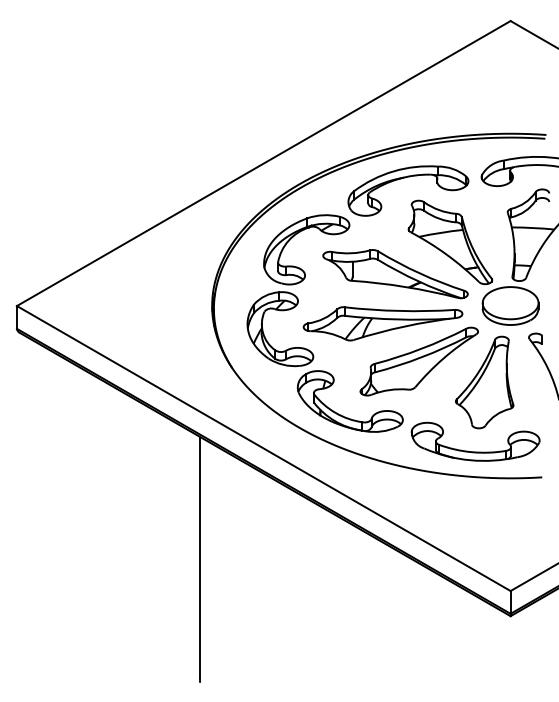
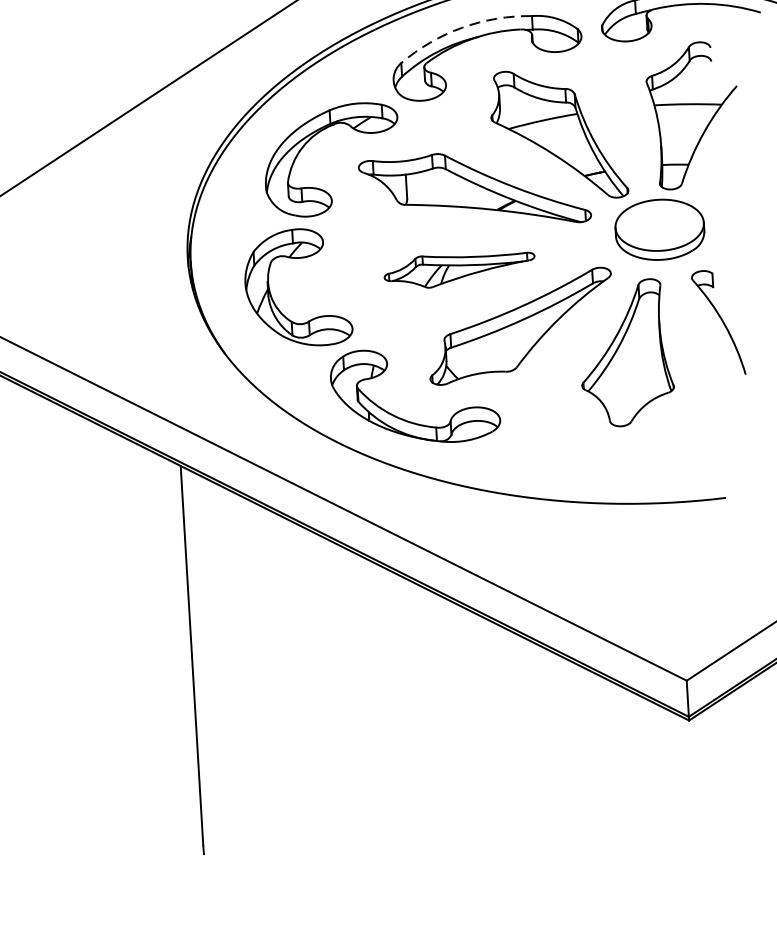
arc: (393, 171) -> (462, 27), solid -> dashed
part: (382, 323) -> (458, 269), size x0.6
part: (475, 451) -> (618, 463), removed

